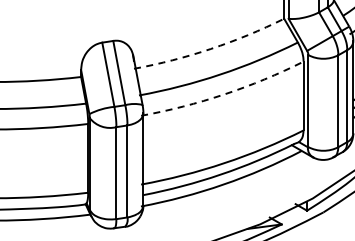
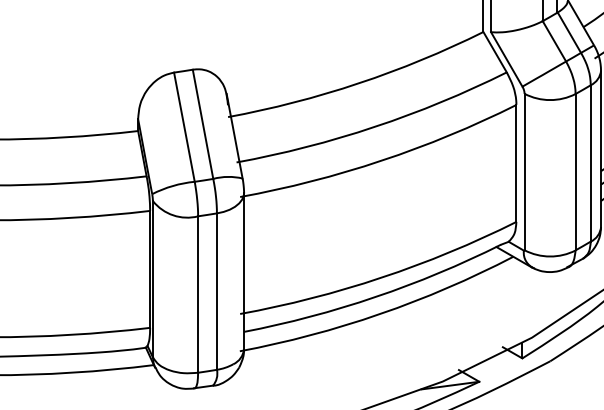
arc: (210, 49) -> (358, 84), dashed -> solid
arc: (224, 94) -> (381, 160), dashed -> solid

